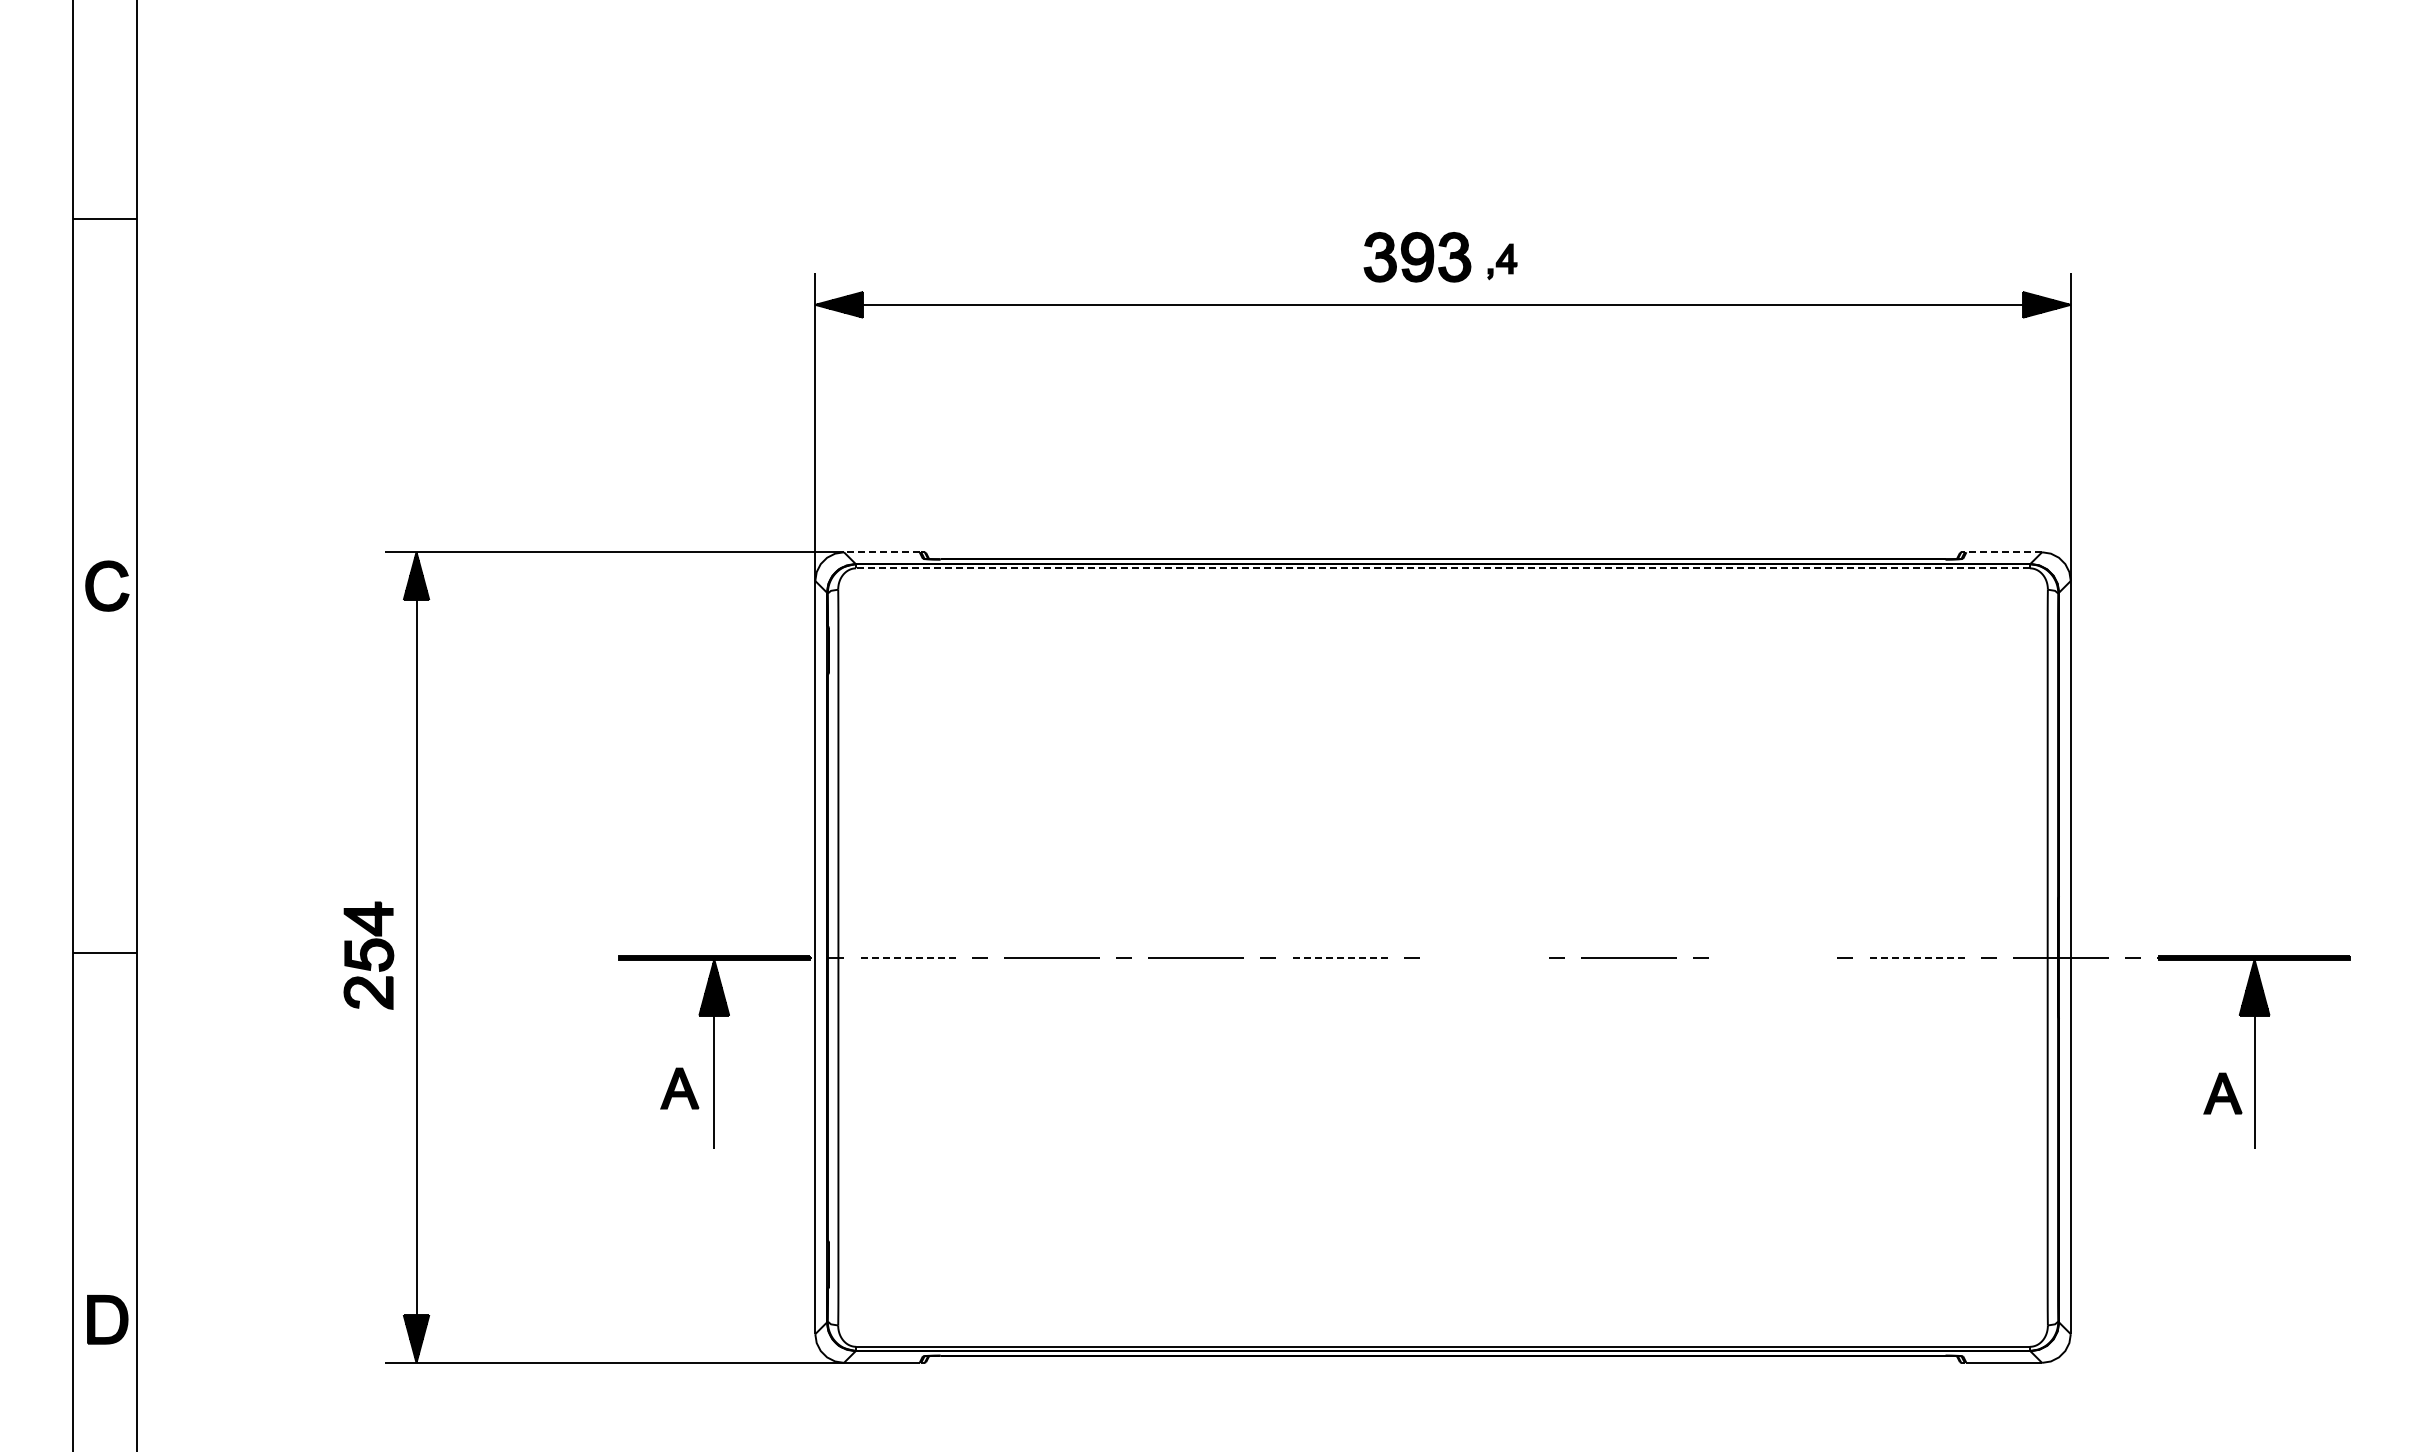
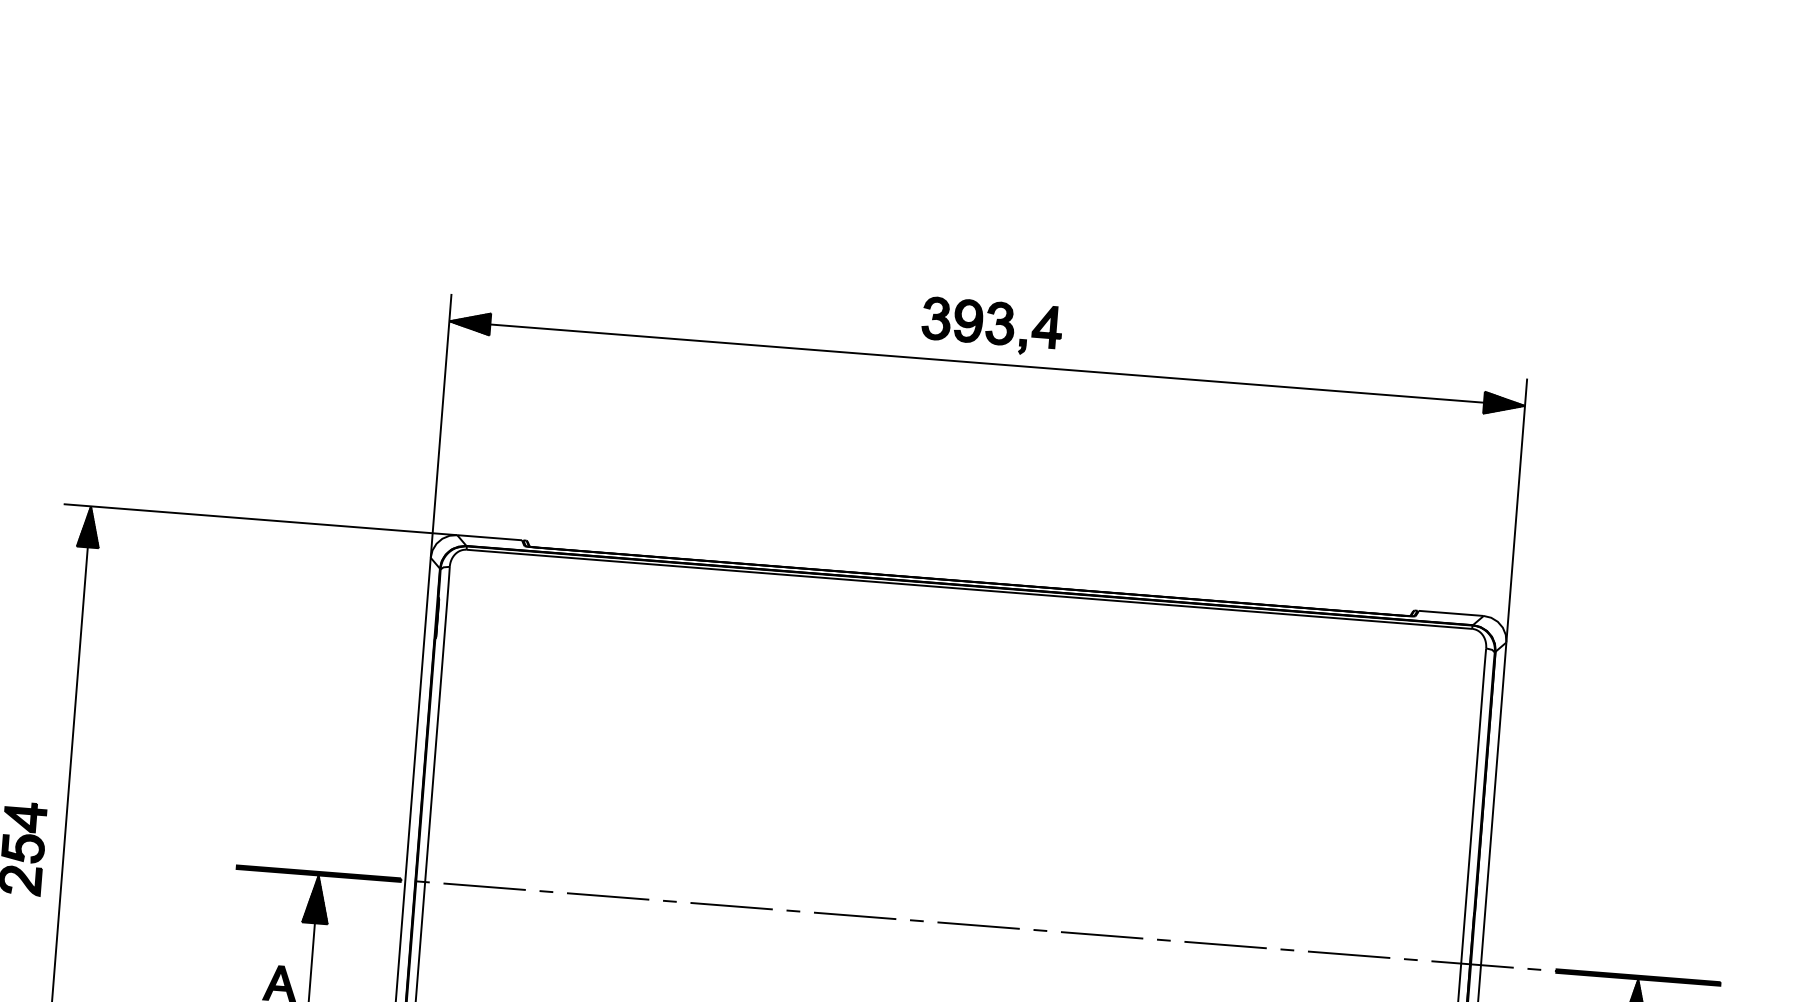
part: (1502, 261) -> (1041, 330), size x1.67
line: (881, 552) -> (489, 537), dashed -> solid
line: (2004, 552) -> (1451, 613), dashed -> solid
line: (1443, 568) -> (969, 589), dashed -> solid
line: (907, 957) -> (484, 886), dashed -> solid
line: (1339, 957) -> (854, 915), dashed -> solid
line: (1483, 957) -> (977, 925), added
line: (1772, 957) -> (1225, 944), added
line: (1916, 957) -> (1348, 954), dashed -> solid

